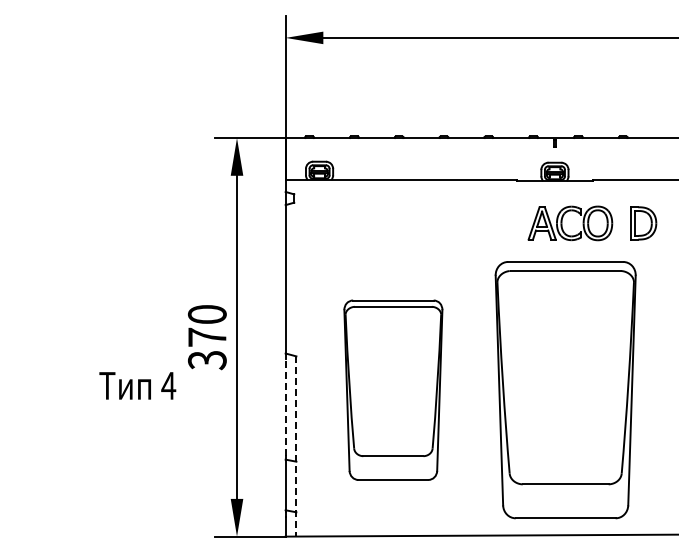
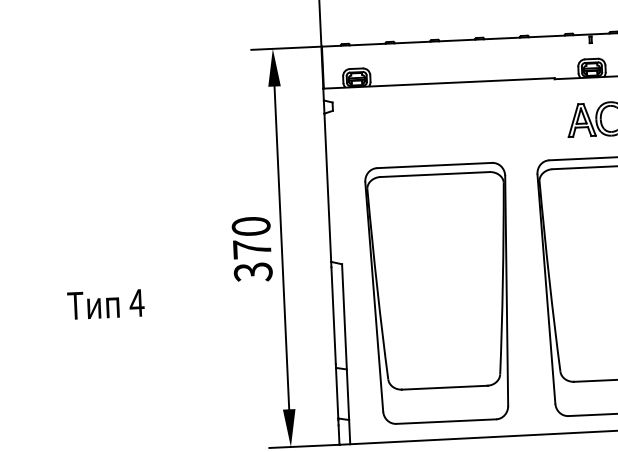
text: (137, 385) -> (105, 304), moved
part: (393, 390) -> (440, 293), size x1.43
line: (285, 406) -> (333, 314), dashed -> solid
line: (296, 446) -> (346, 354), dashed -> solid

